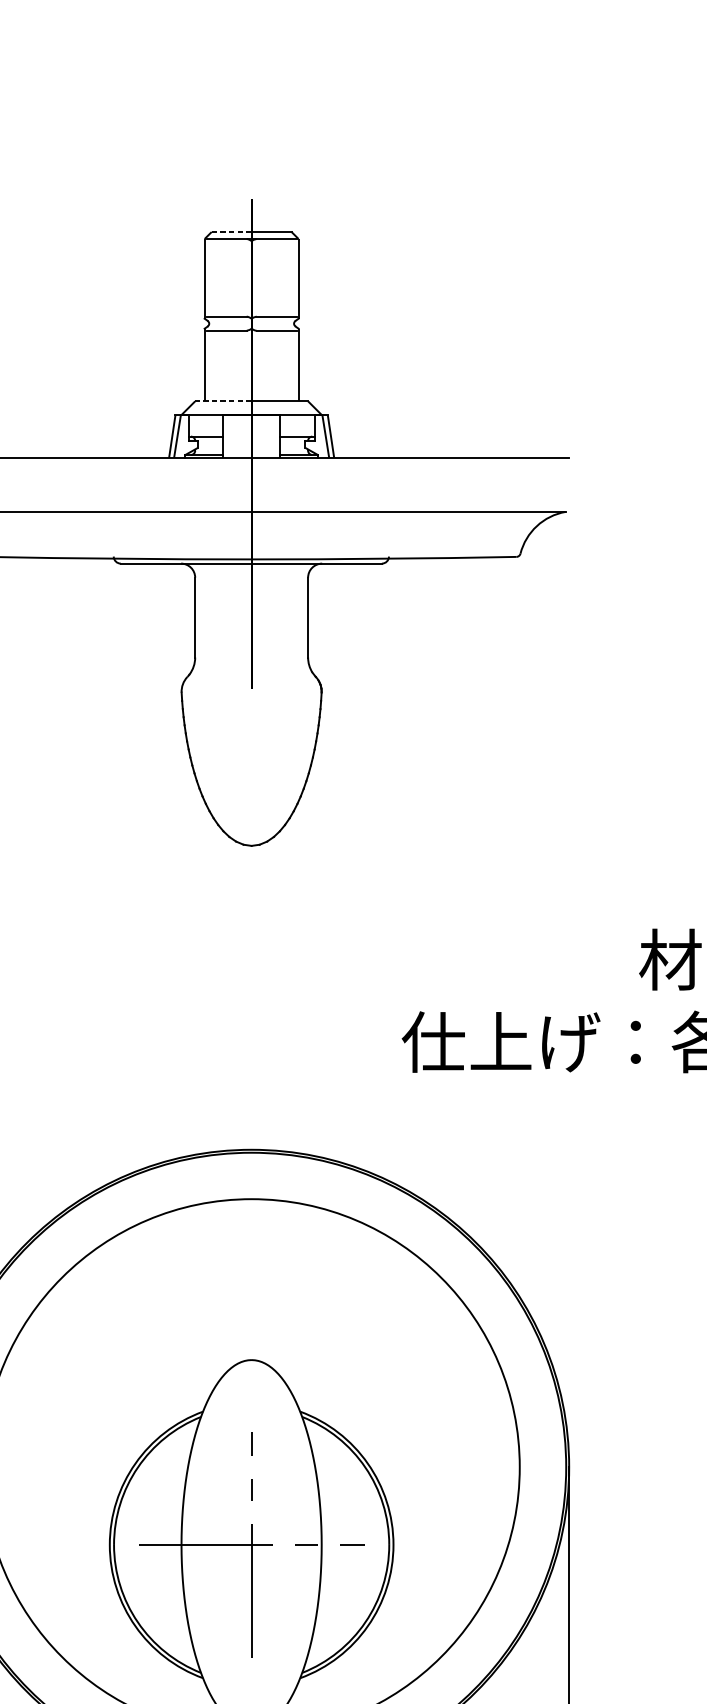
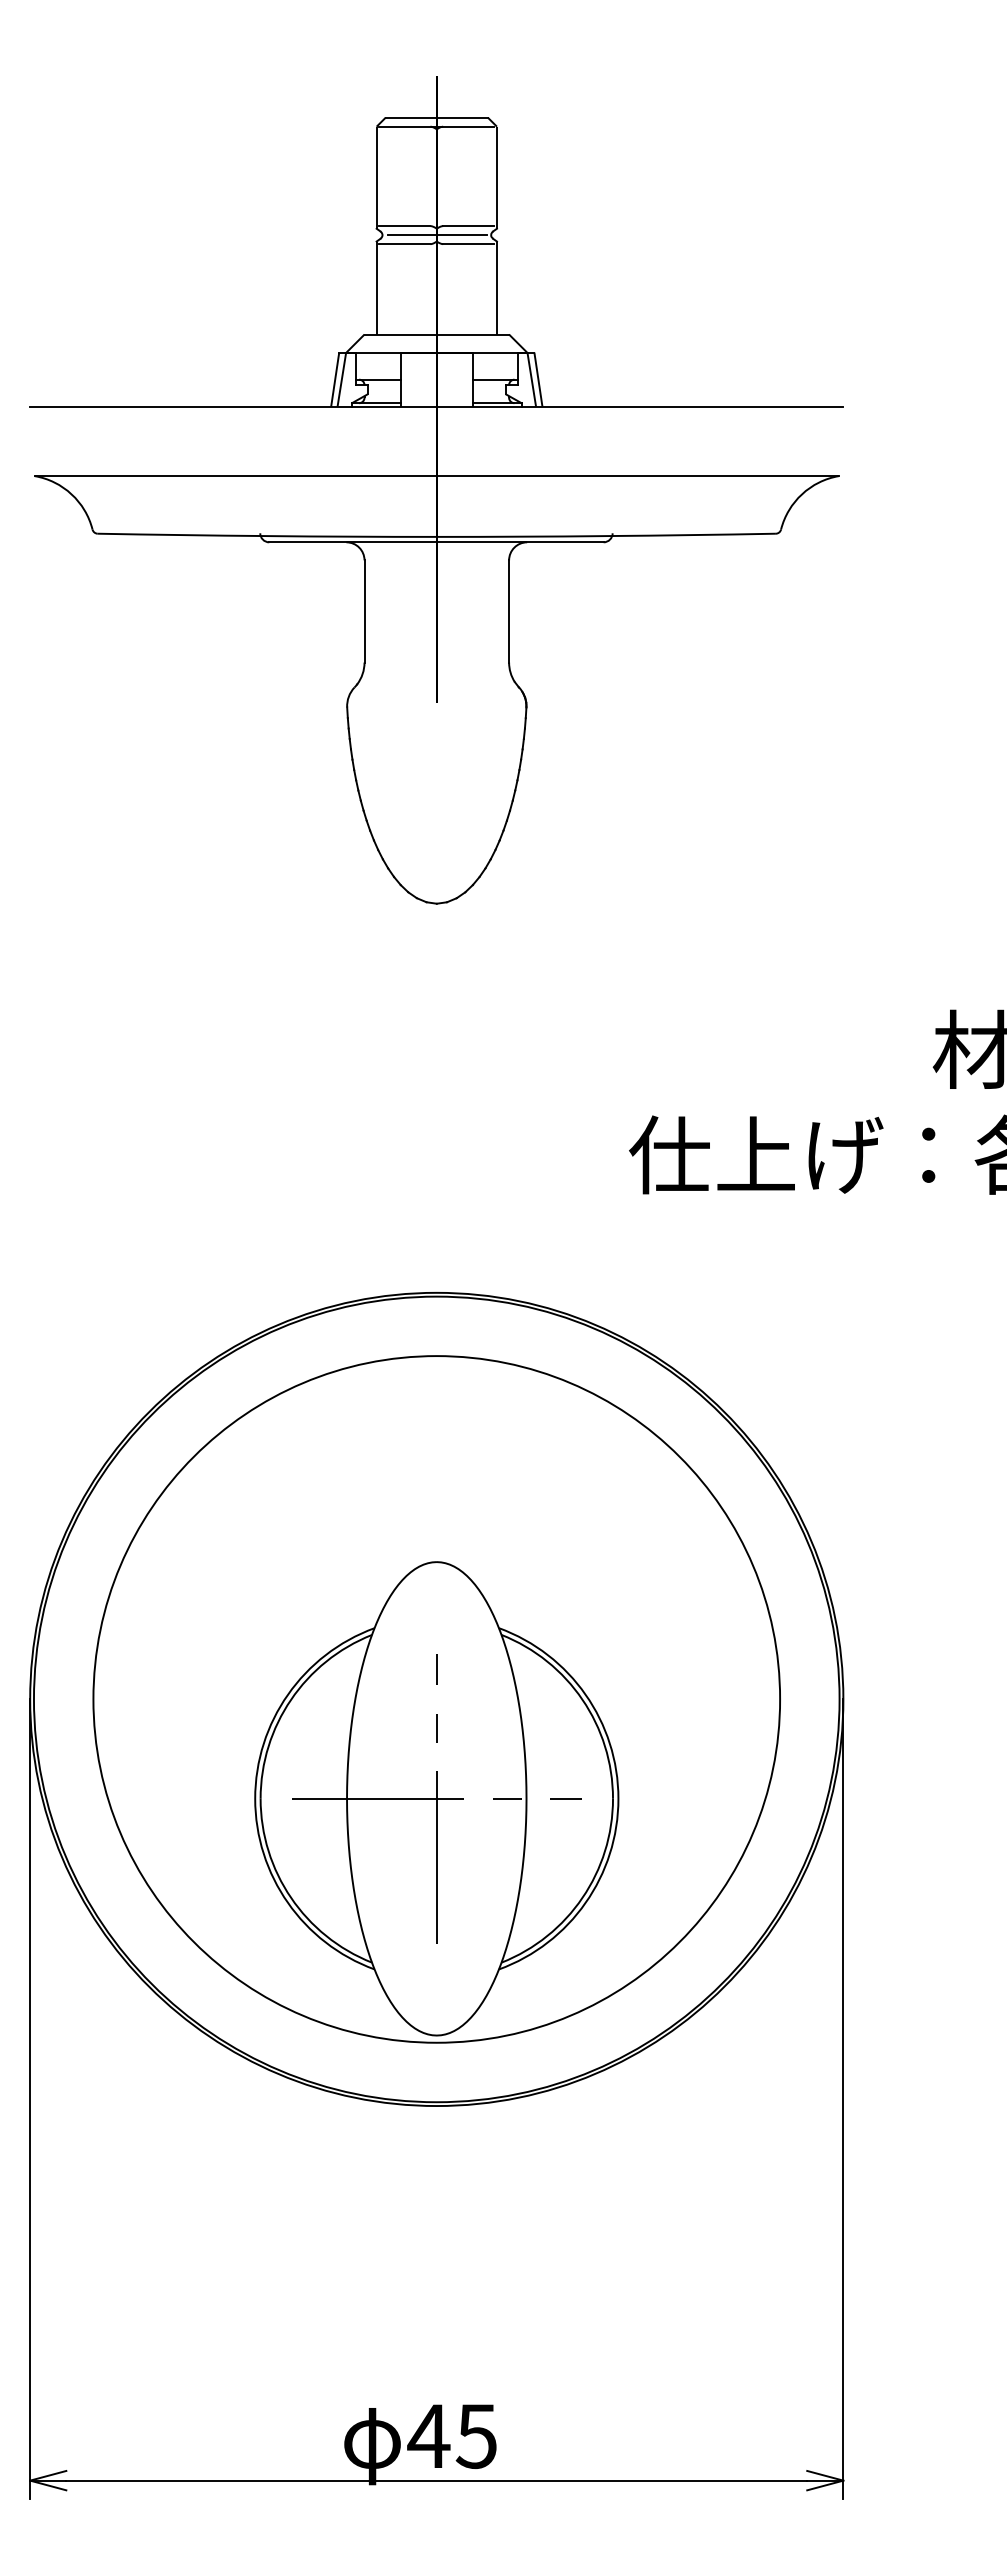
line: (231, 231) -> (411, 117), dashed -> solid
line: (252, 324) -> (437, 235), added
line: (223, 401) -> (400, 334), dashed -> solid

